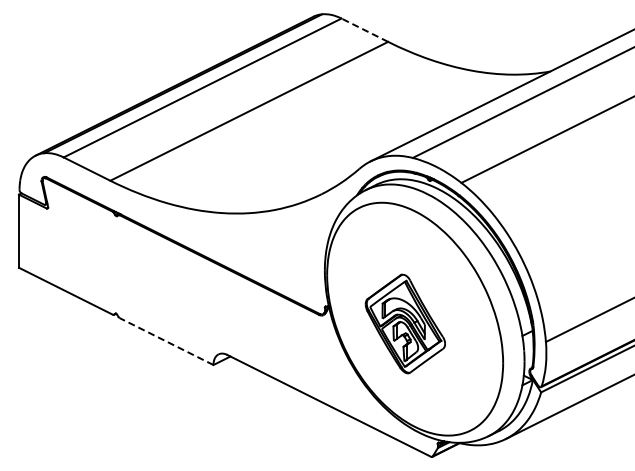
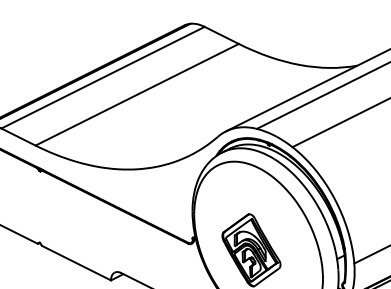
line: (364, 30) -> (221, 35), dashed -> solid
line: (166, 341) -> (76, 263), dashed -> solid

